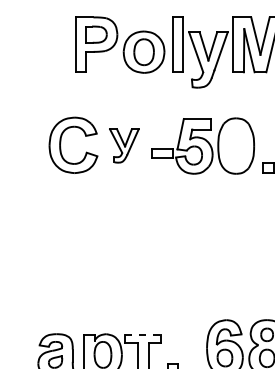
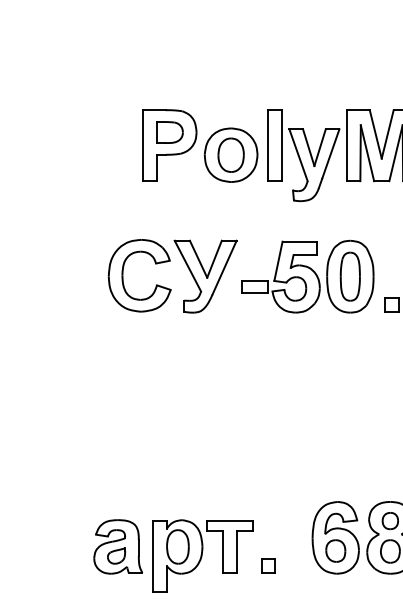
part: (124, 145) -> (205, 276), size x1.67
part: (235, 145) -> (349, 276), added
line: (143, 335) -> (230, 521), dashed -> solid

